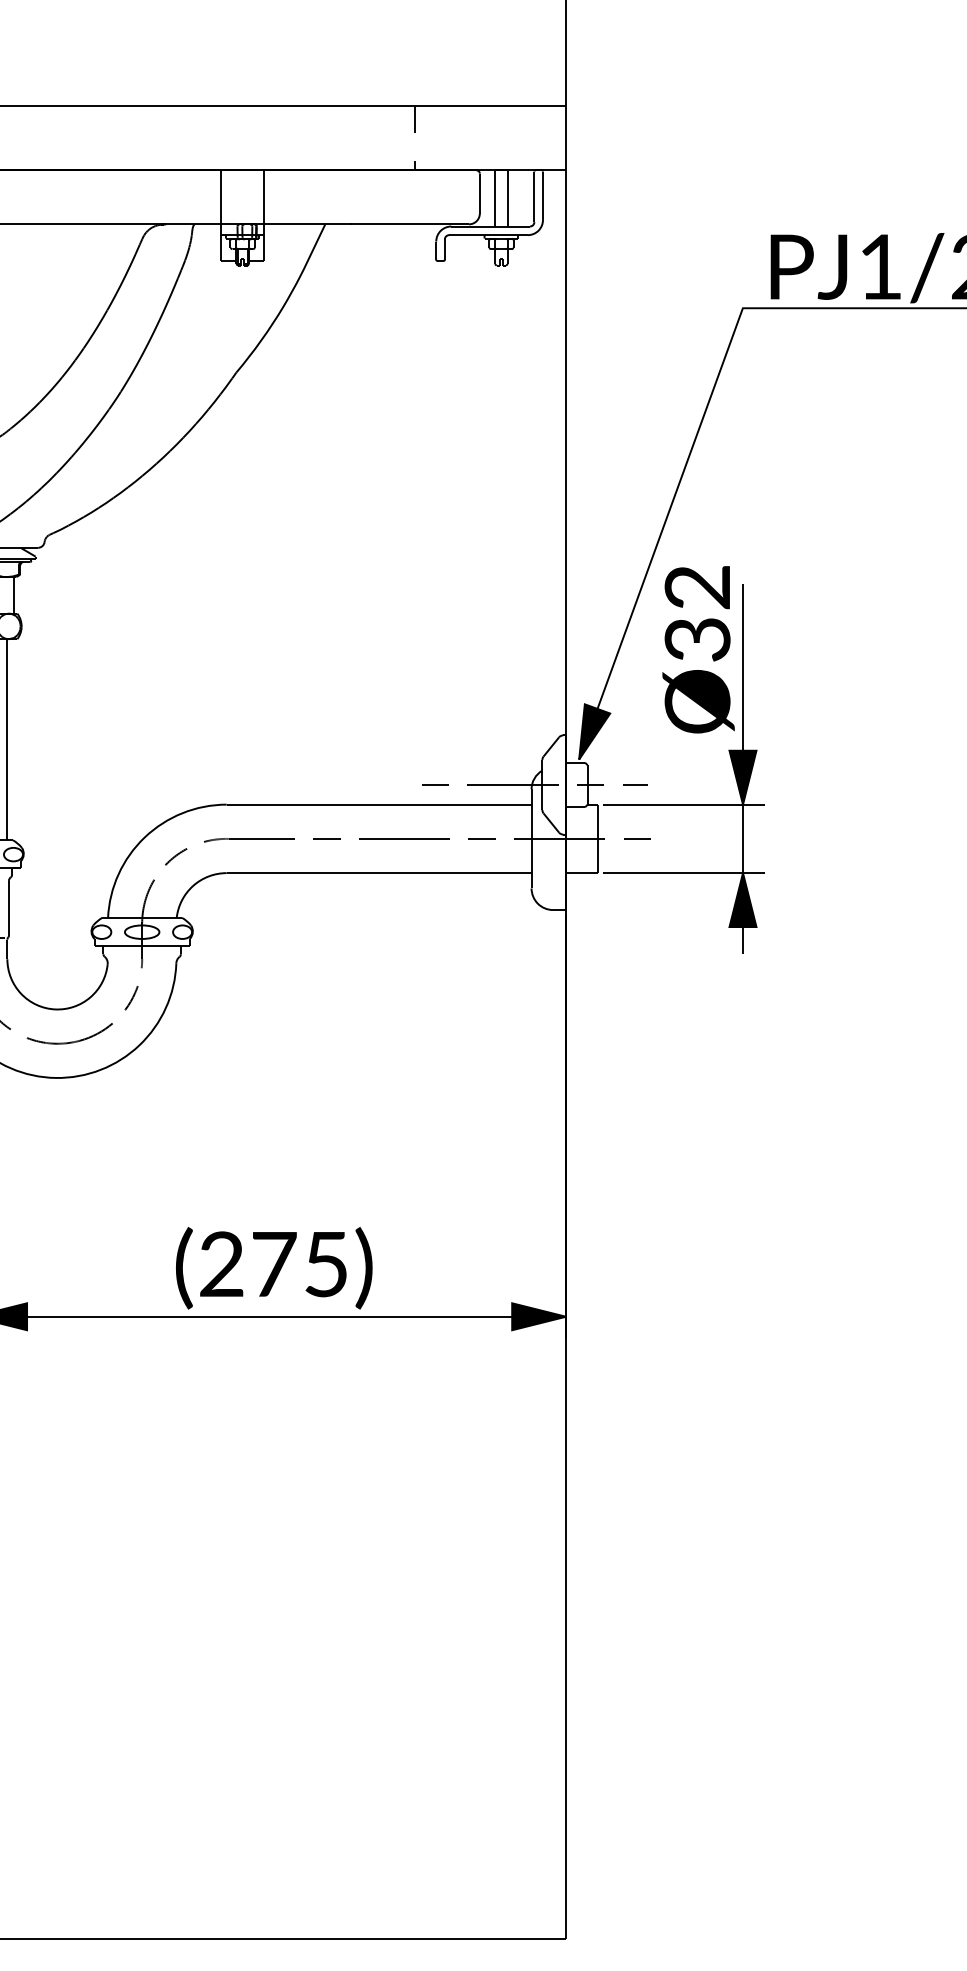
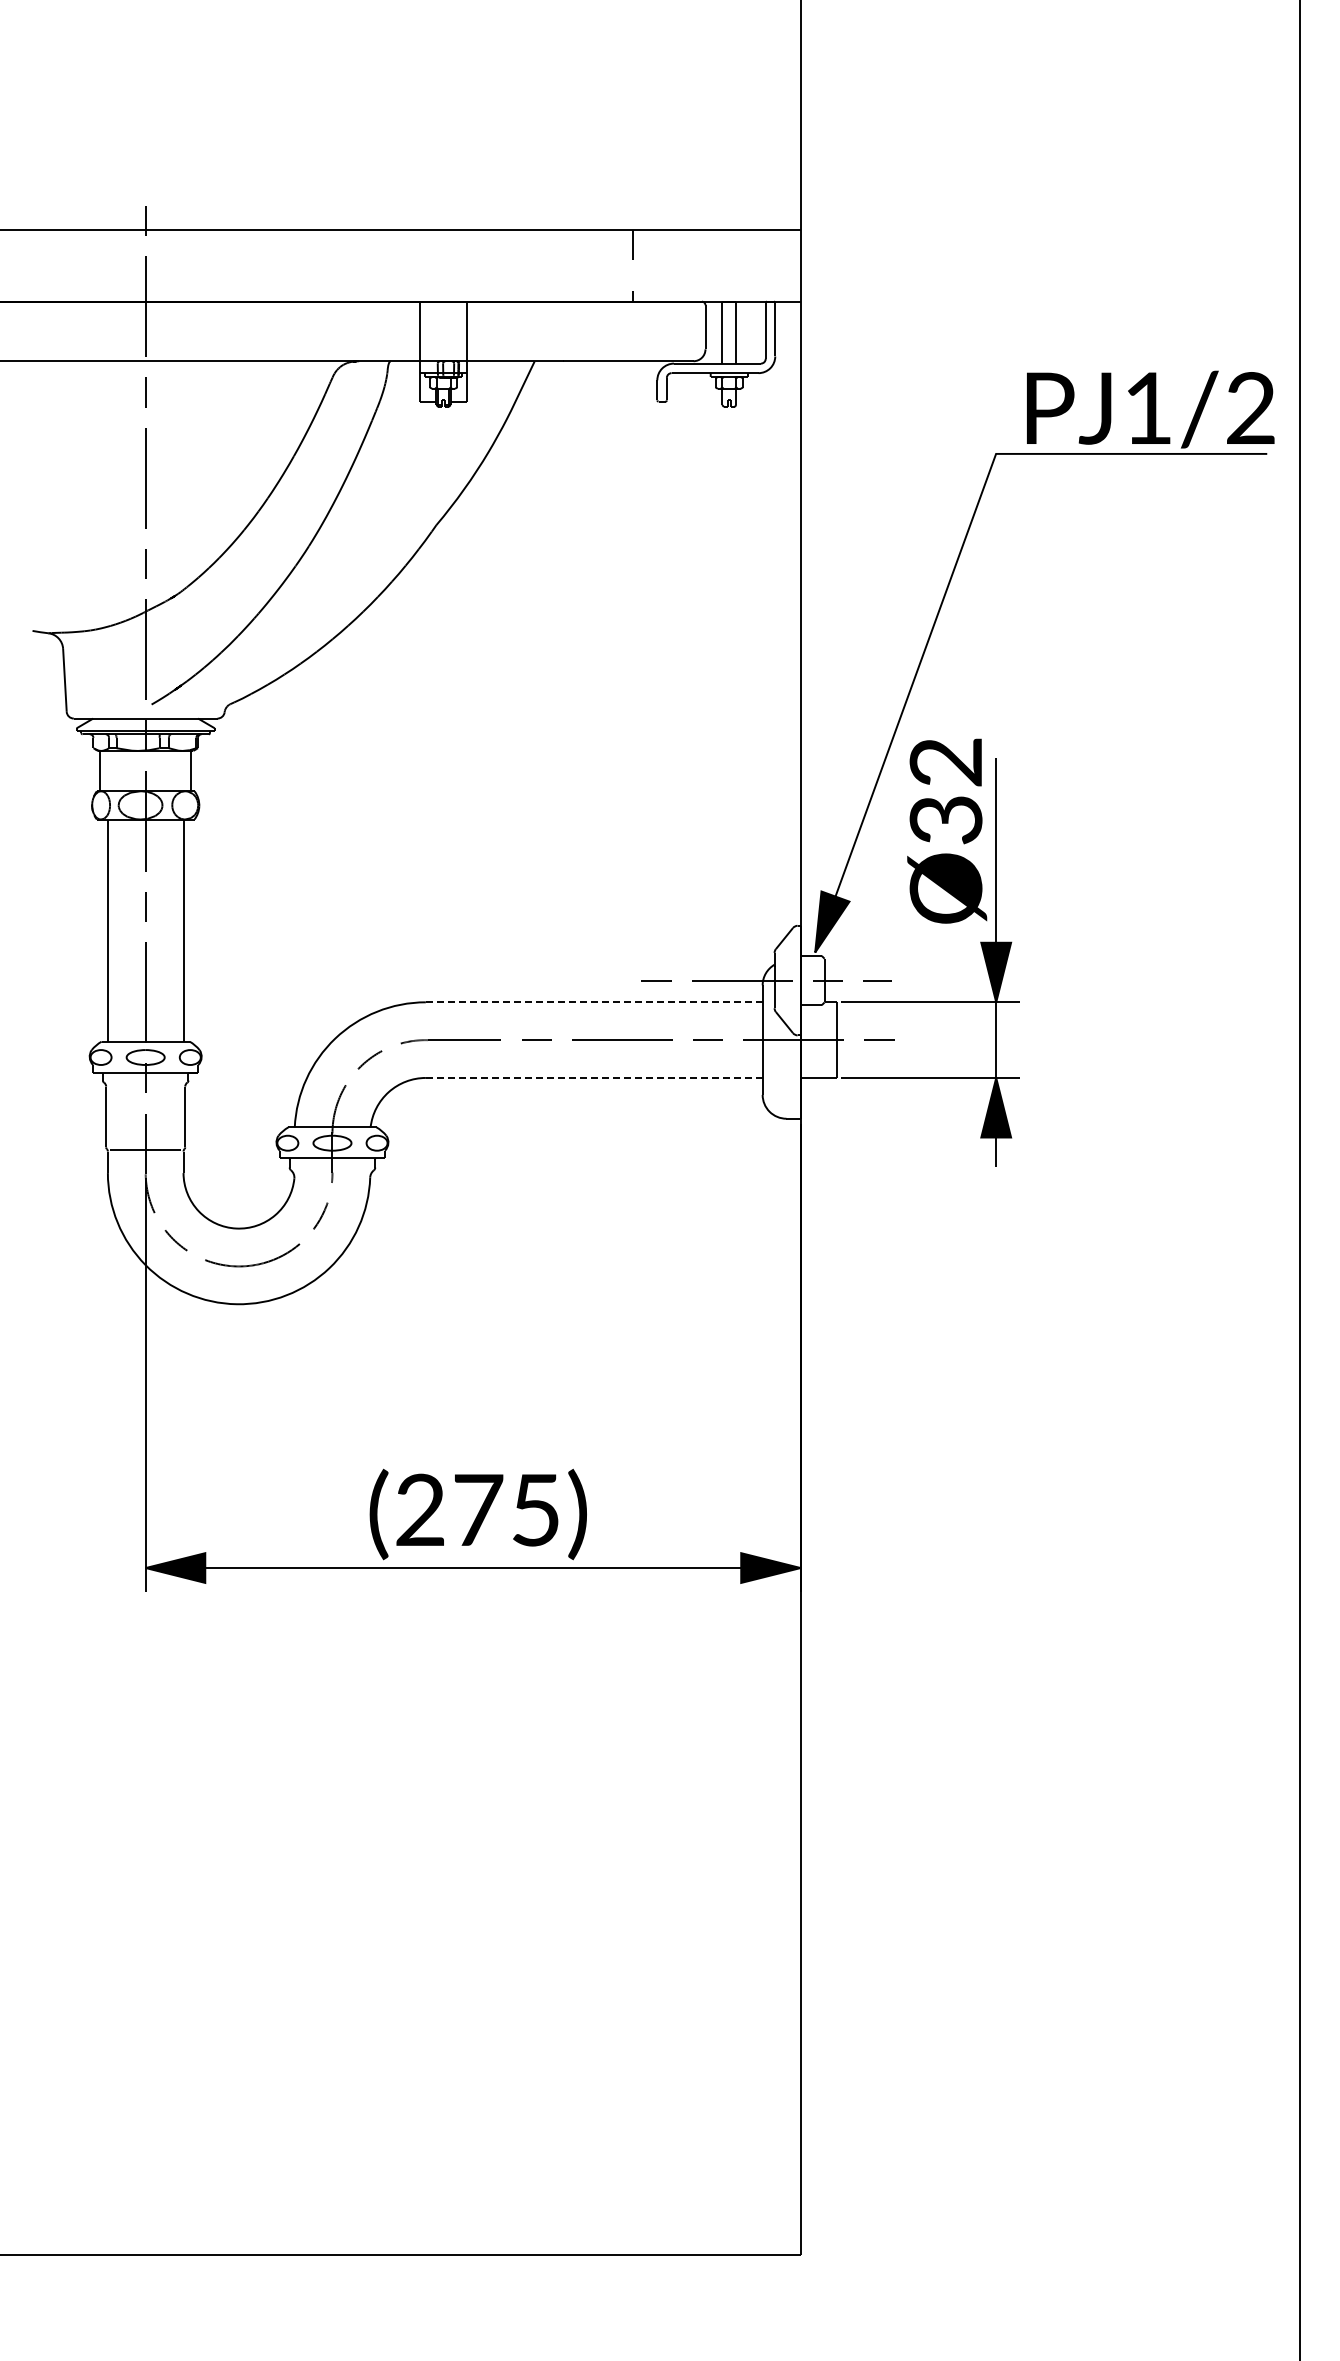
line: (378, 804) -> (593, 1002), solid -> dashed
line: (378, 872) -> (593, 1077), solid -> dashed

